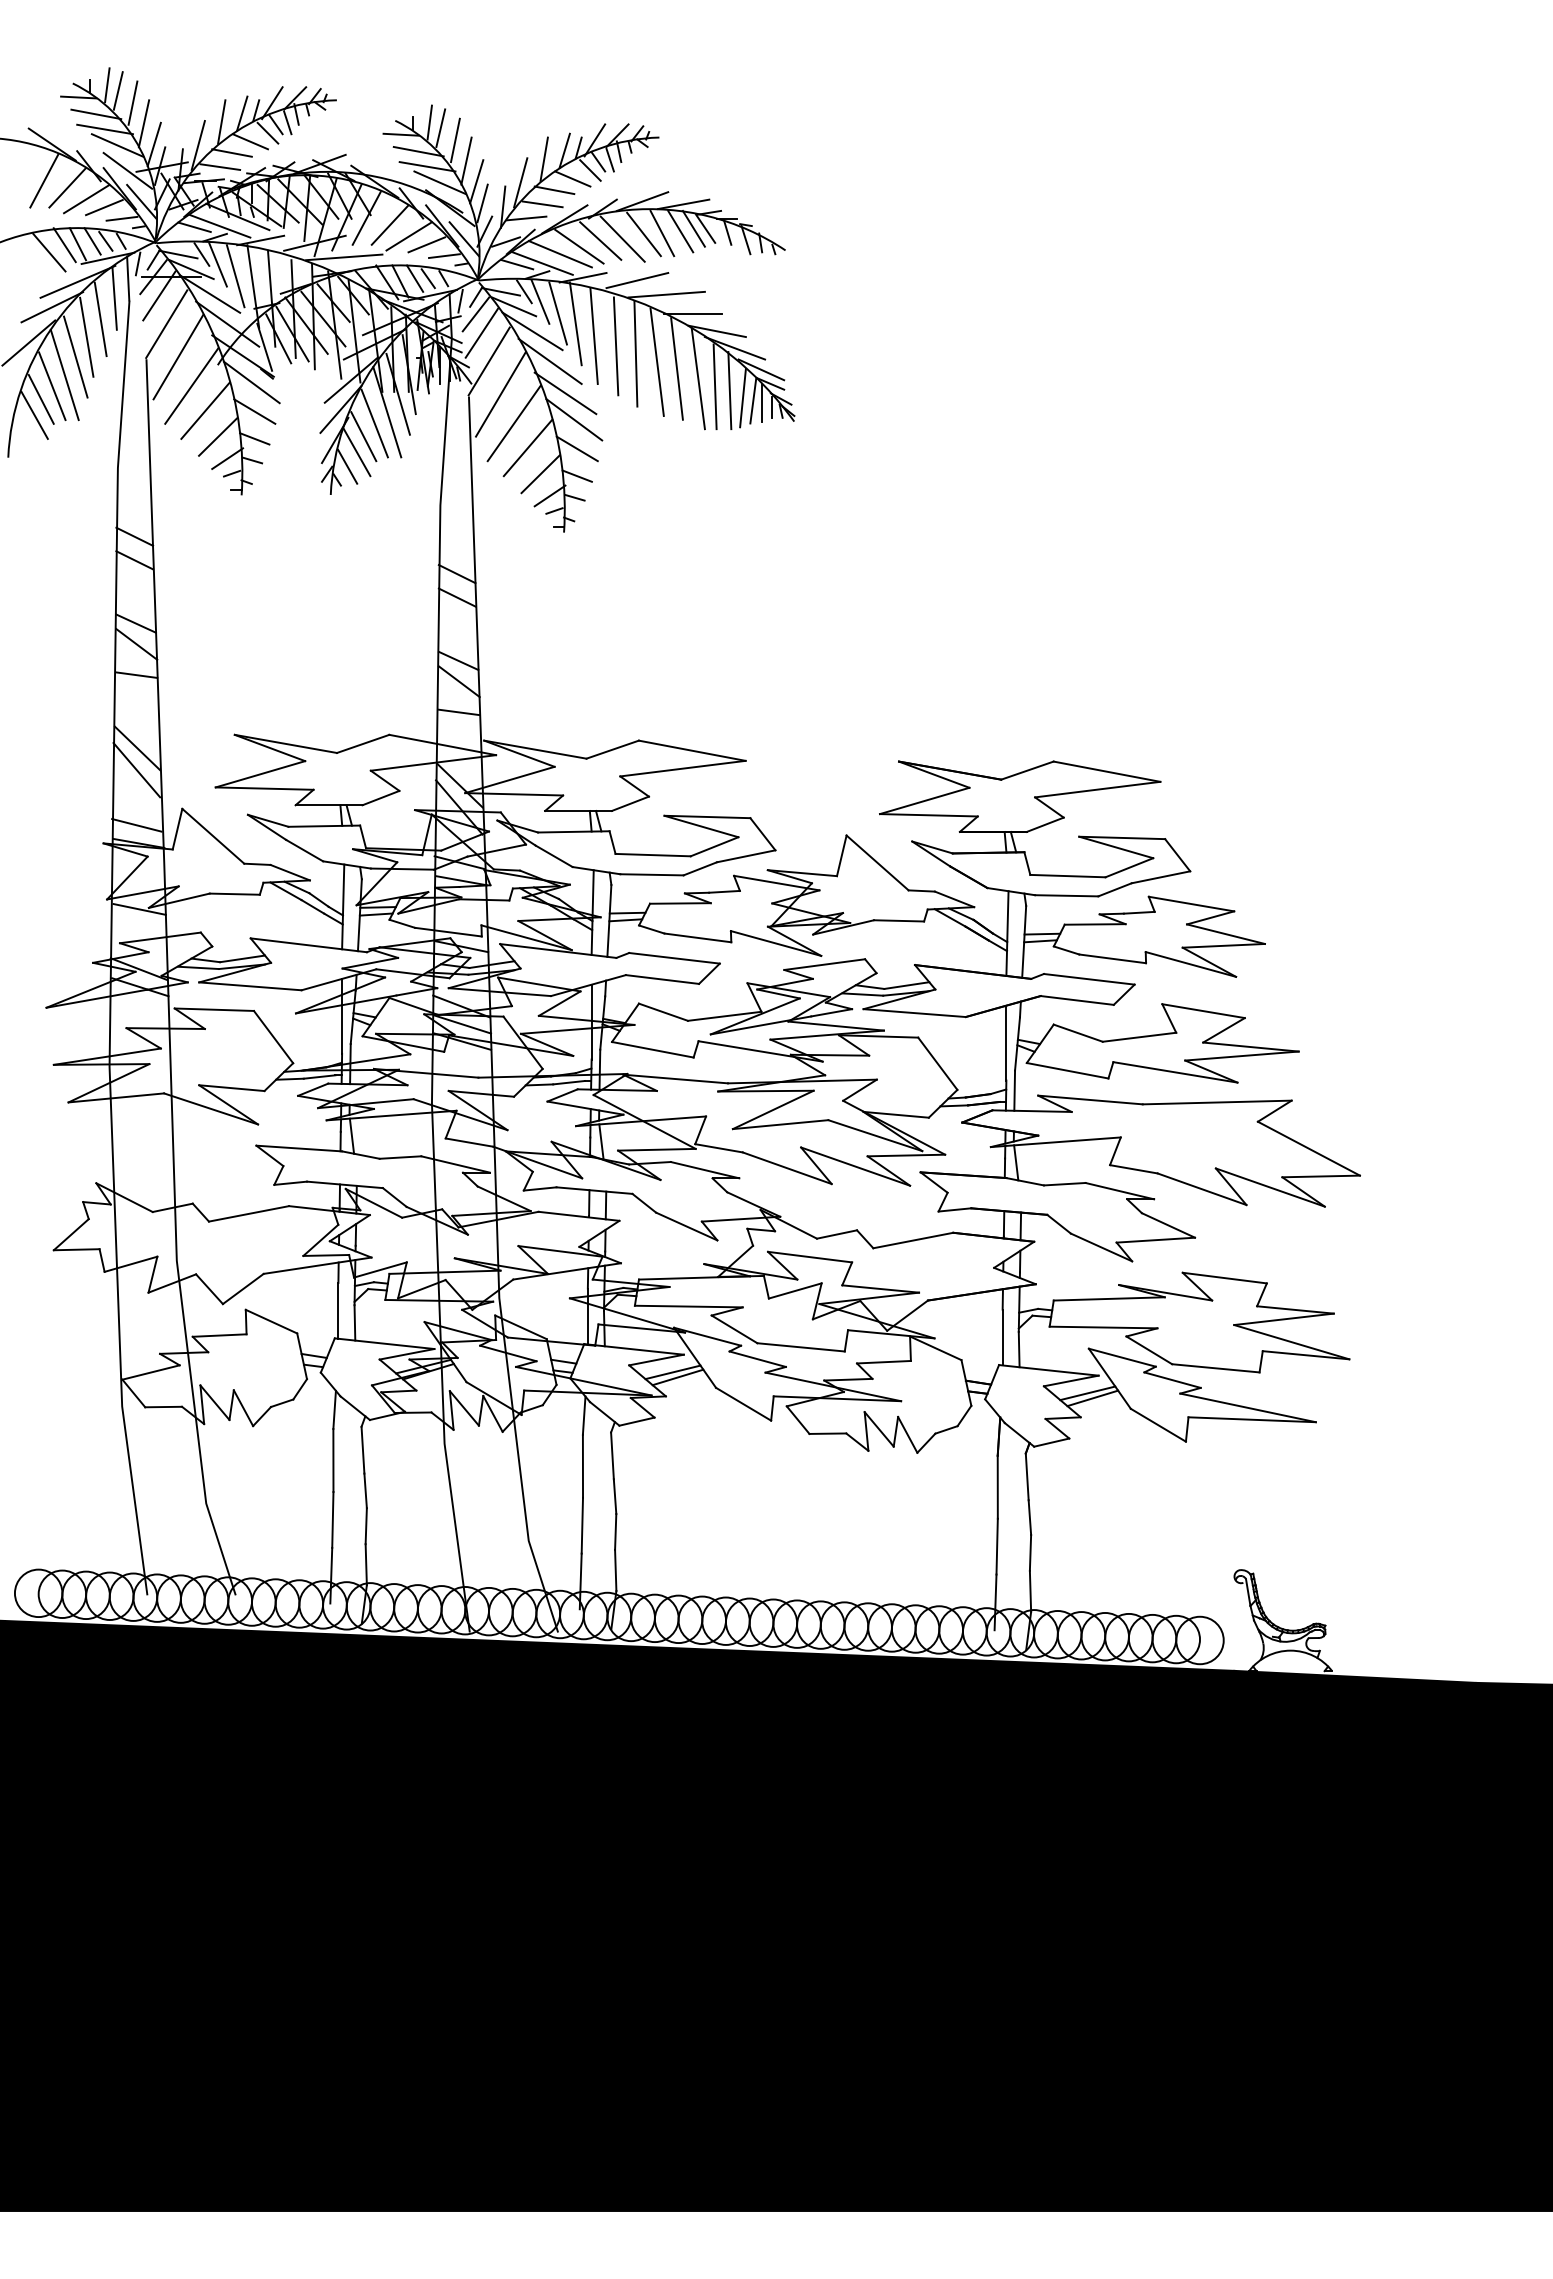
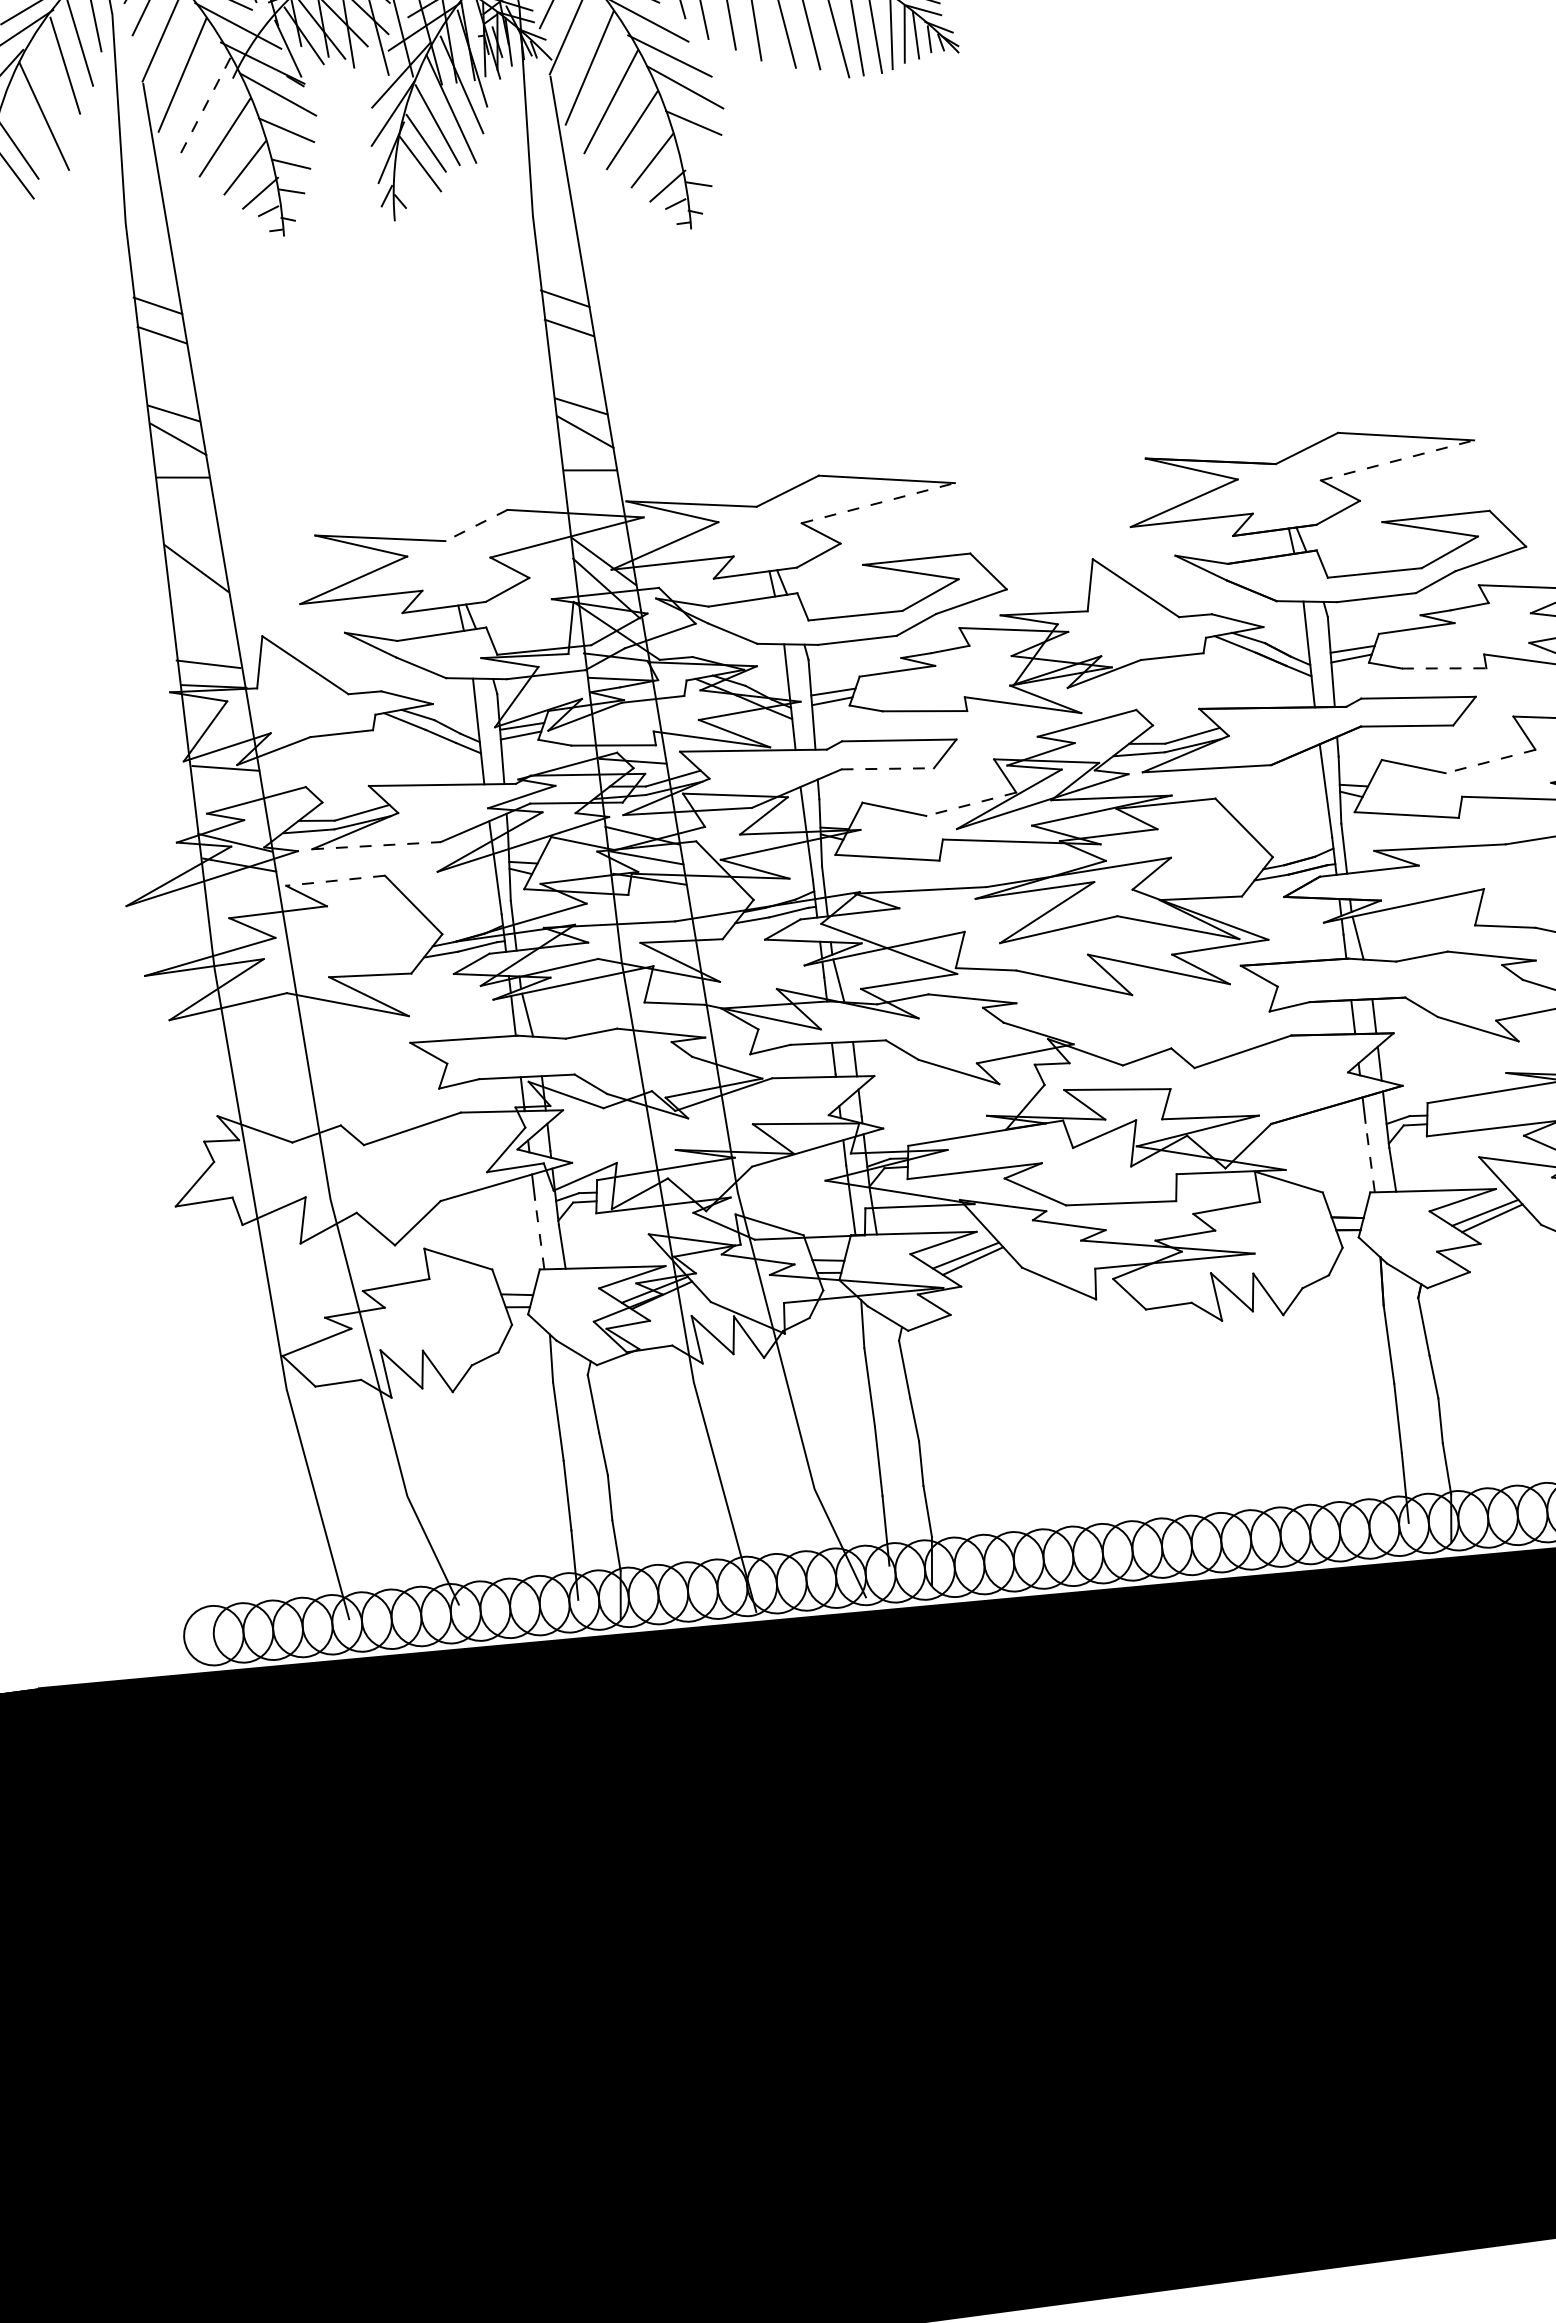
line: (75, 356) -> (54, 91), removed
line: (52, 386) -> (30, 132), removed
line: (191, 386) -> (203, 109), solid -> dashed
line: (347, 466) -> (410, 183), removed
line: (576, 475) -> (697, 156), removed
line: (363, 743) -> (476, 524), solid -> dashed
line: (683, 768) -> (878, 502), solid -> dashed
line: (136, 770) -> (198, 596), removed
line: (1098, 789) -> (1398, 460), solid -> dashed
line: (1112, 958) -> (1443, 668), solid -> dashed
line: (662, 979) -> (887, 768), solid -> dashed
line: (250, 986) -> (376, 845), solid -> dashed
line: (214, 1009) -> (335, 880), solid -> dashed
line: (724, 1016) -> (971, 804), solid -> dashed
line: (1139, 1037) -> (1490, 761), solid -> dashed
line: (338, 1310) -> (539, 1234), solid -> dashed
line: (1002, 1337) -> (1370, 1157), solid -> dashed

